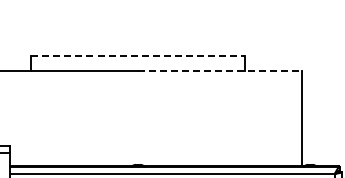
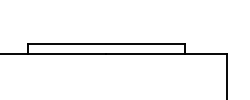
line: (138, 56) -> (106, 43), dashed -> solid
line: (220, 70) -> (167, 54), dashed -> solid

